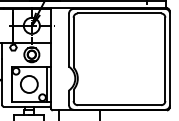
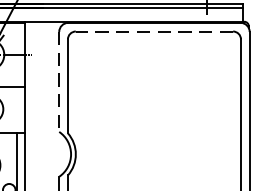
line: (119, 13) -> (154, 31), solid -> dashed
line: (69, 40) -> (60, 82), solid -> dashed

